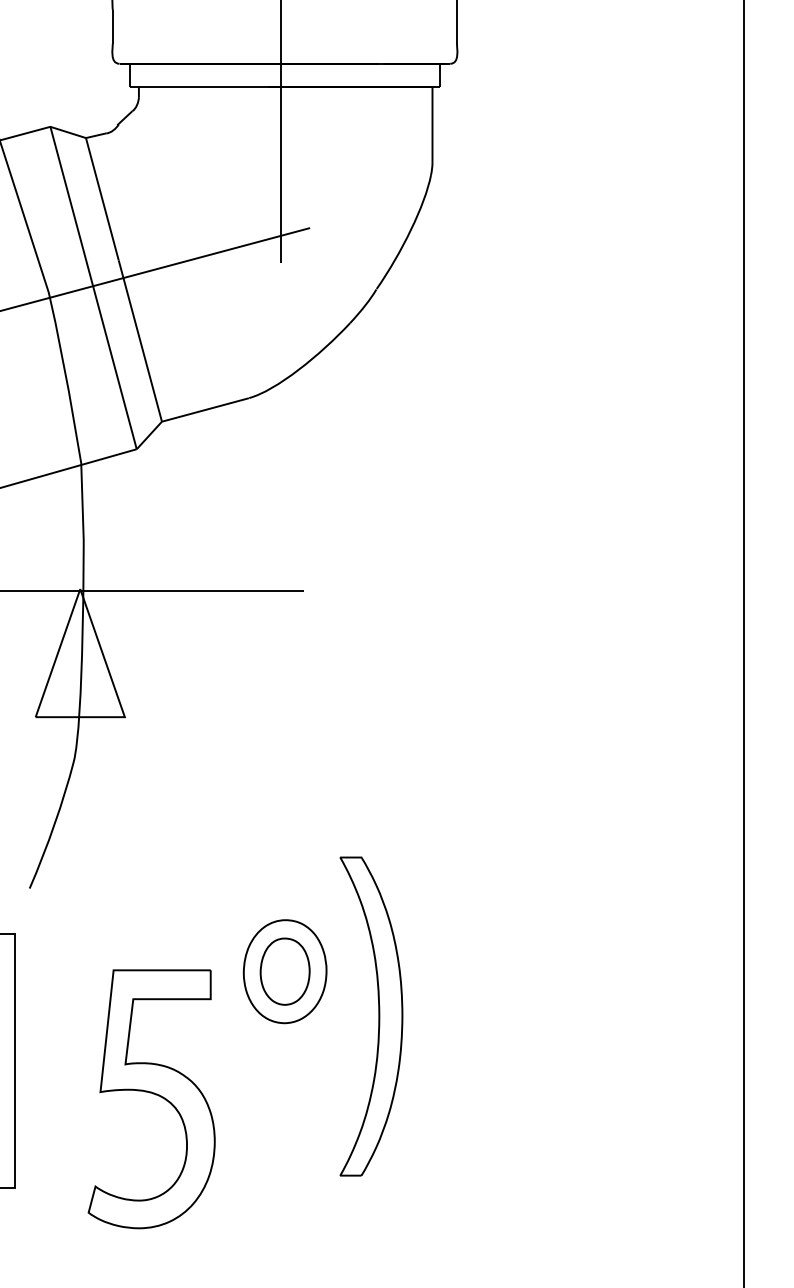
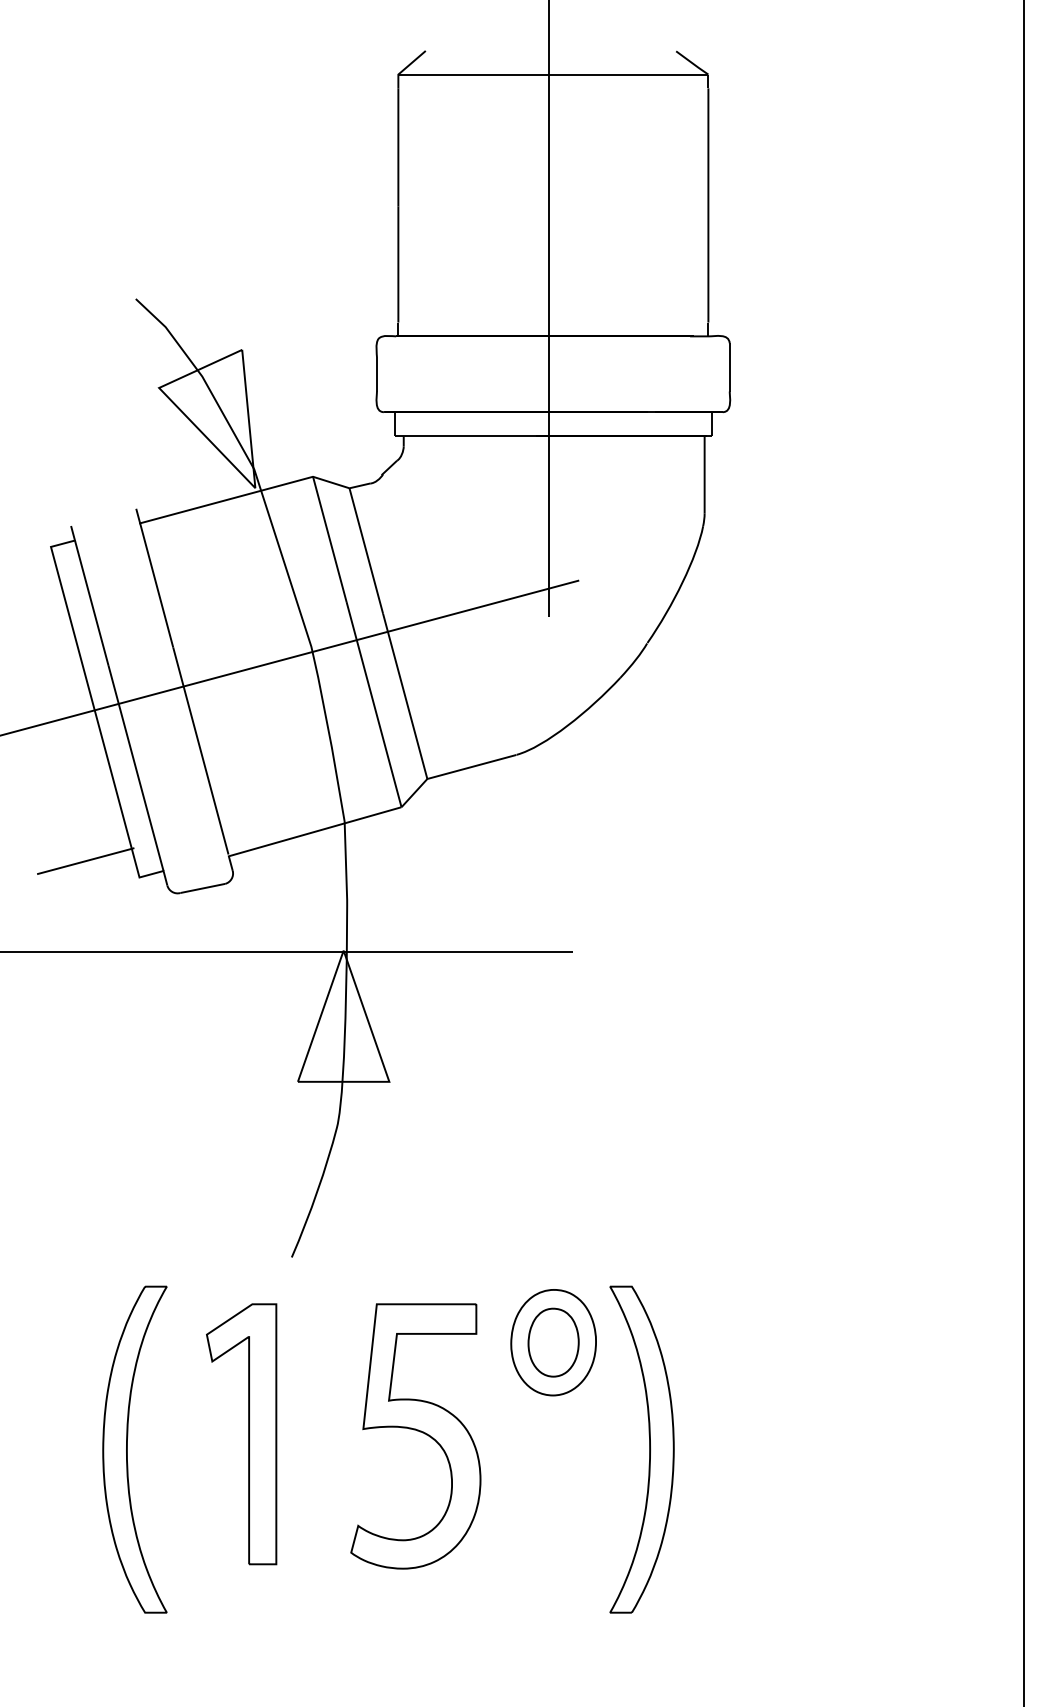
part: (378, 1016) -> (649, 1449), moved
part: (151, 1099) -> (415, 1436), moved

